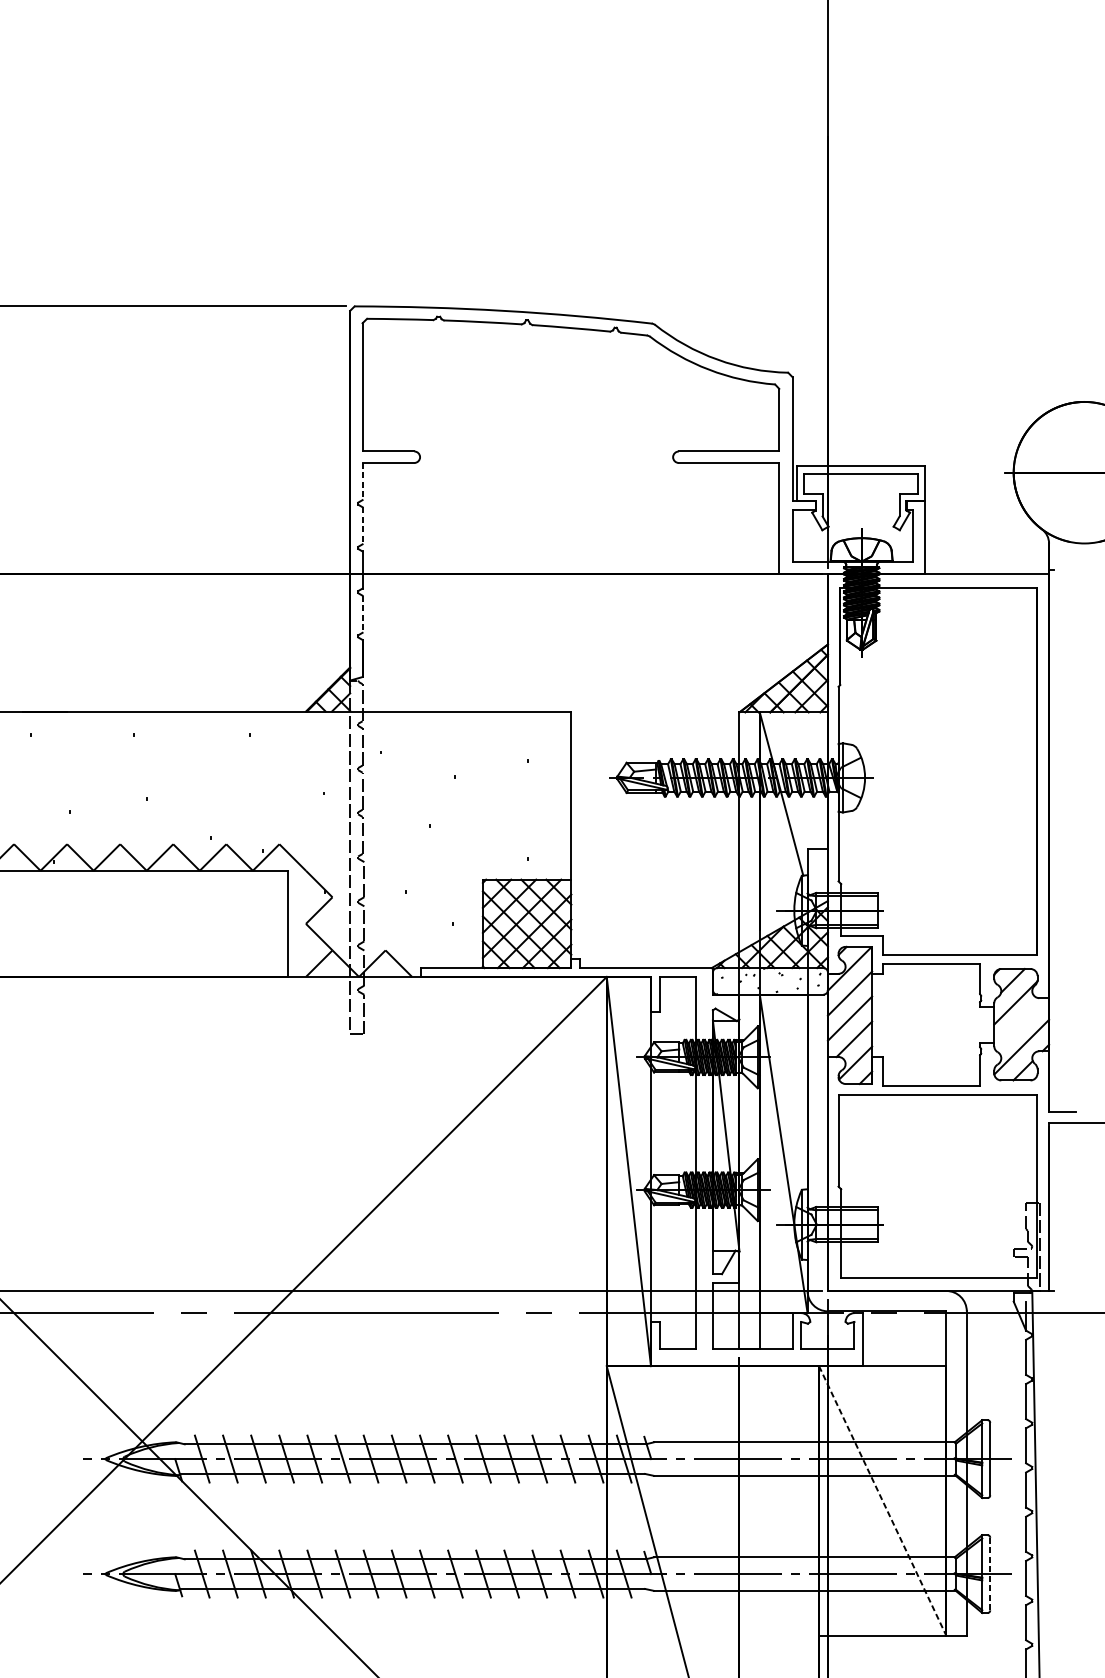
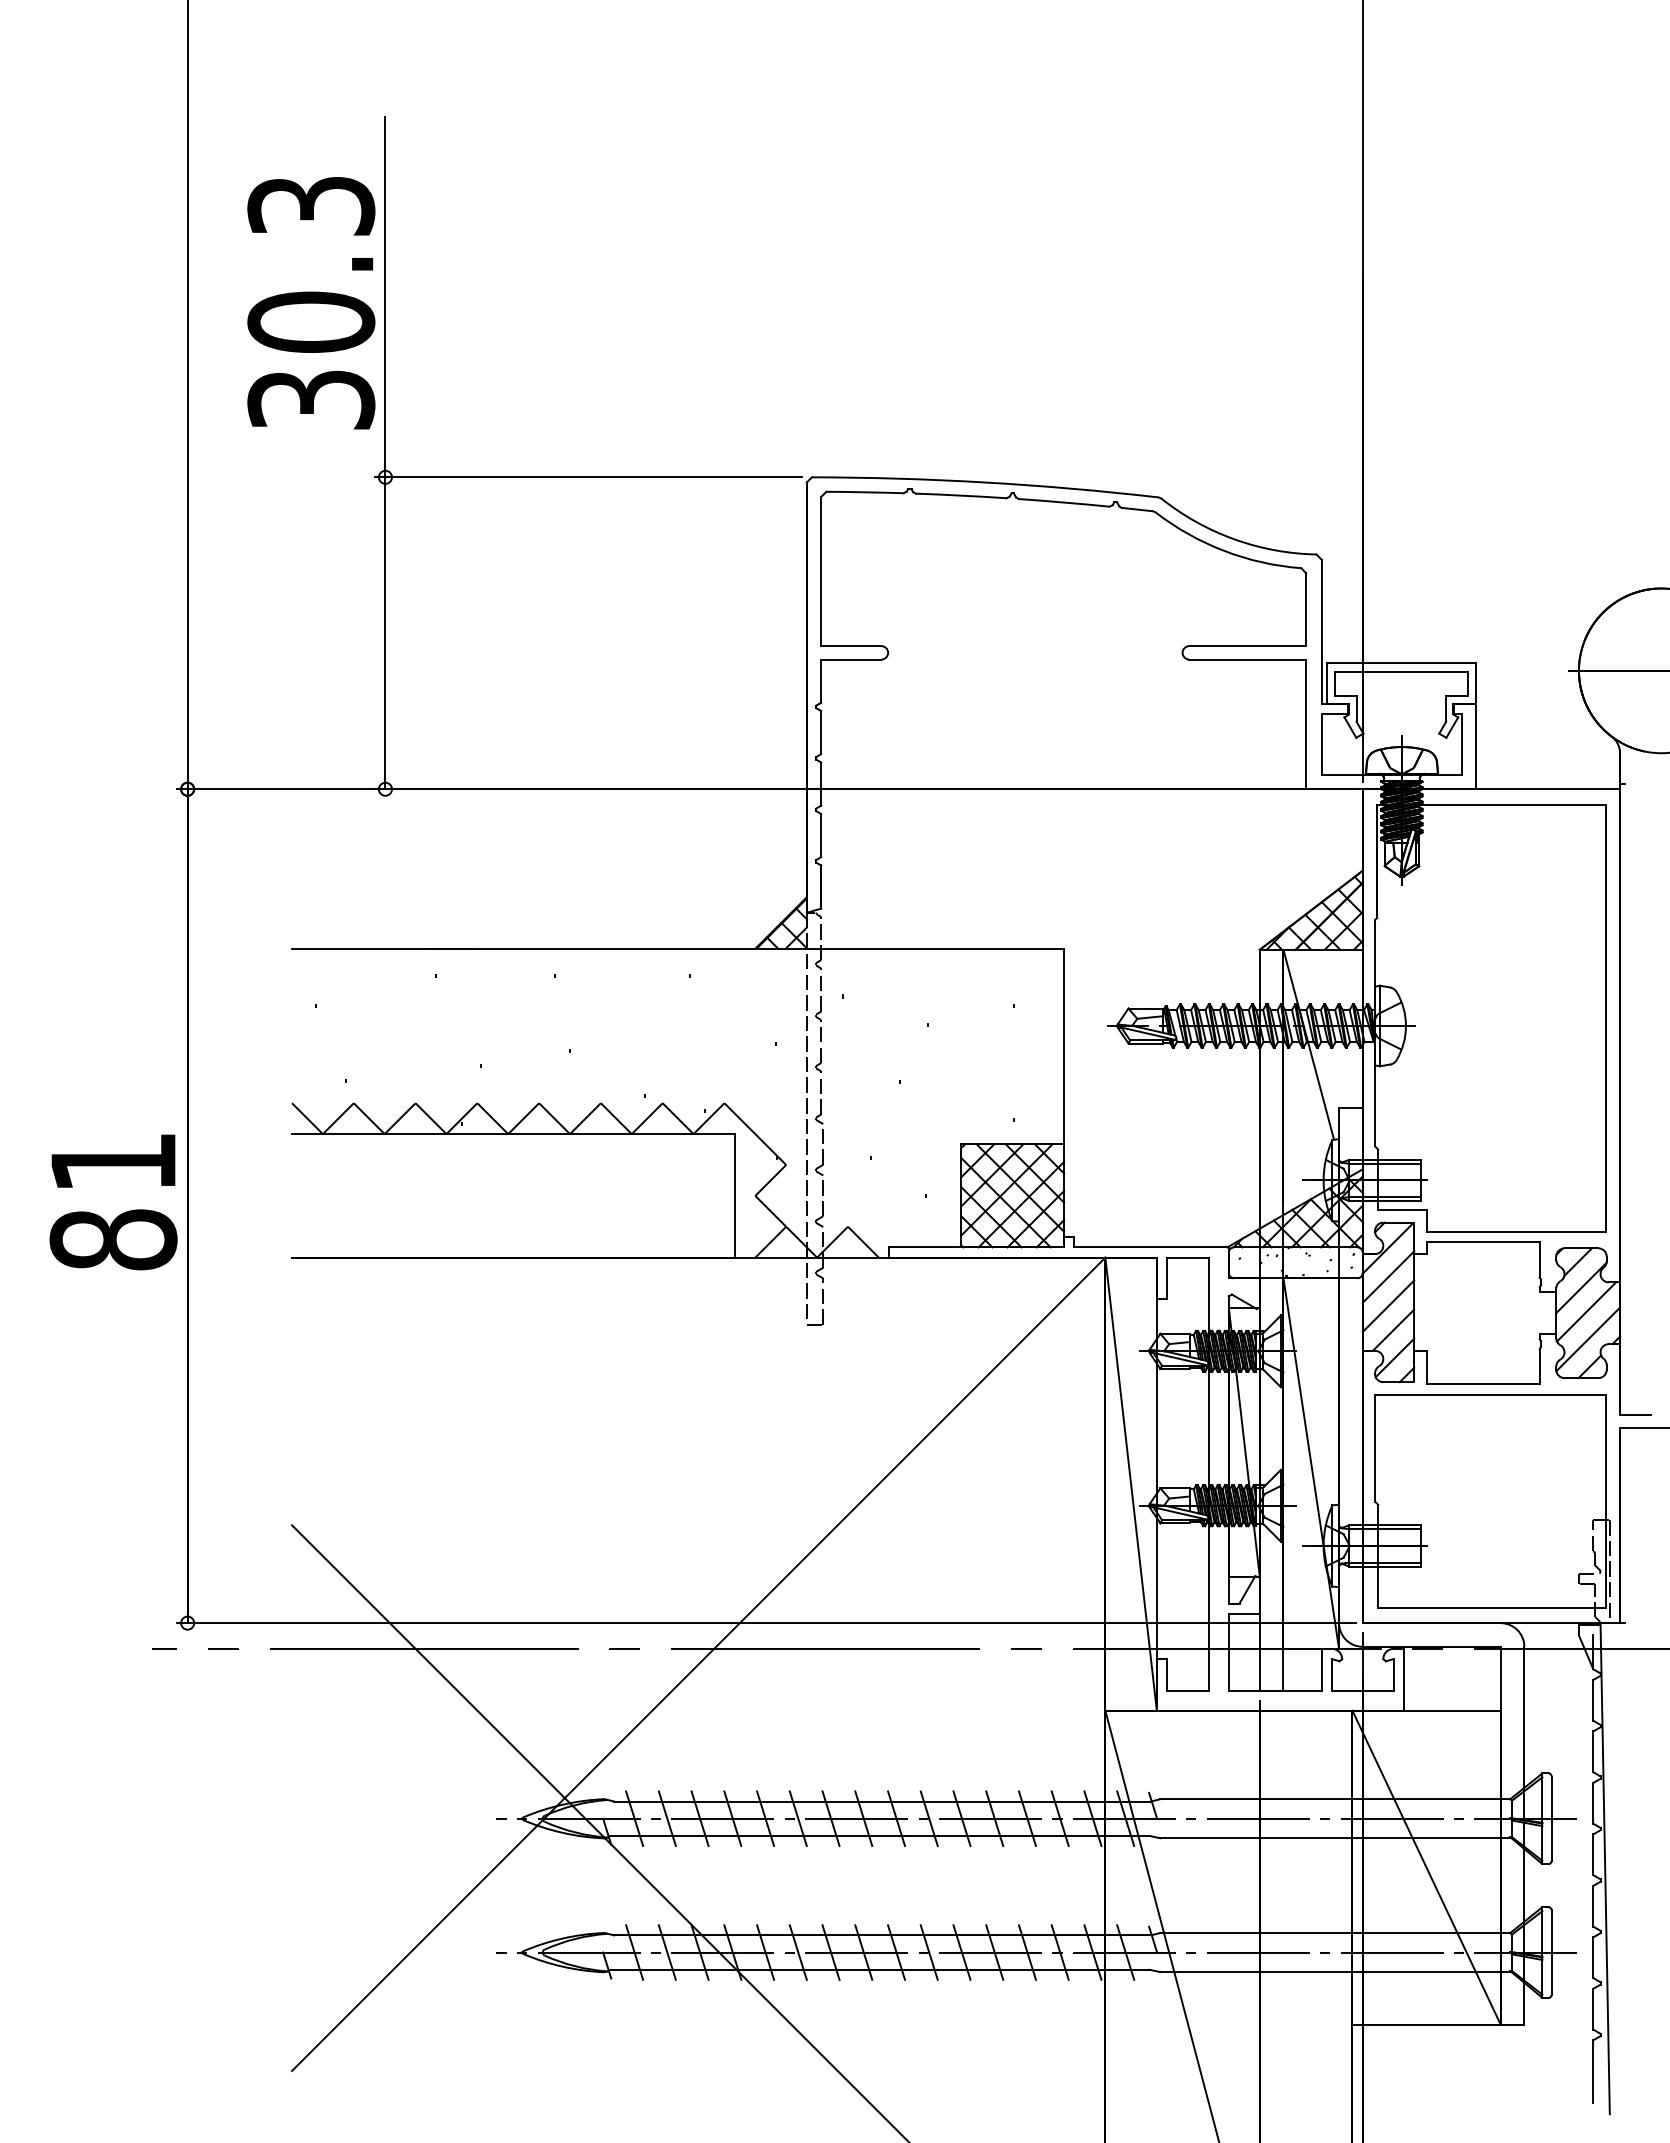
line: (362, 481) -> (821, 681), dashed -> solid
line: (362, 525) -> (821, 732), dashed -> solid
line: (362, 614) -> (821, 835), dashed -> solid
line: (1020, 1023) -> (1586, 1311), added
line: (882, 1500) -> (1426, 1867), dashed -> solid
line: (990, 1574) -> (1551, 1953), dashed -> solid

